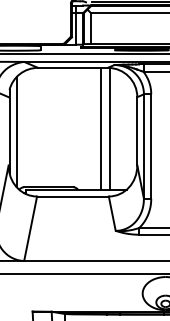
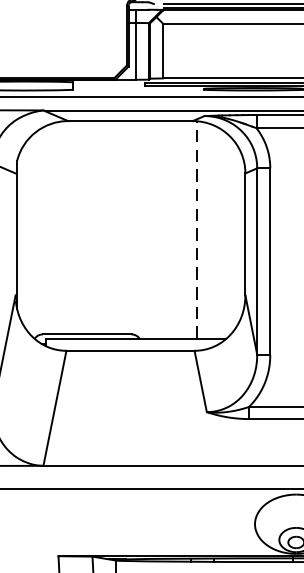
line: (101, 128) -> (181, 229), removed
line: (110, 128) -> (197, 229), solid -> dashed
line: (16, 131) -> (29, 234), removed

